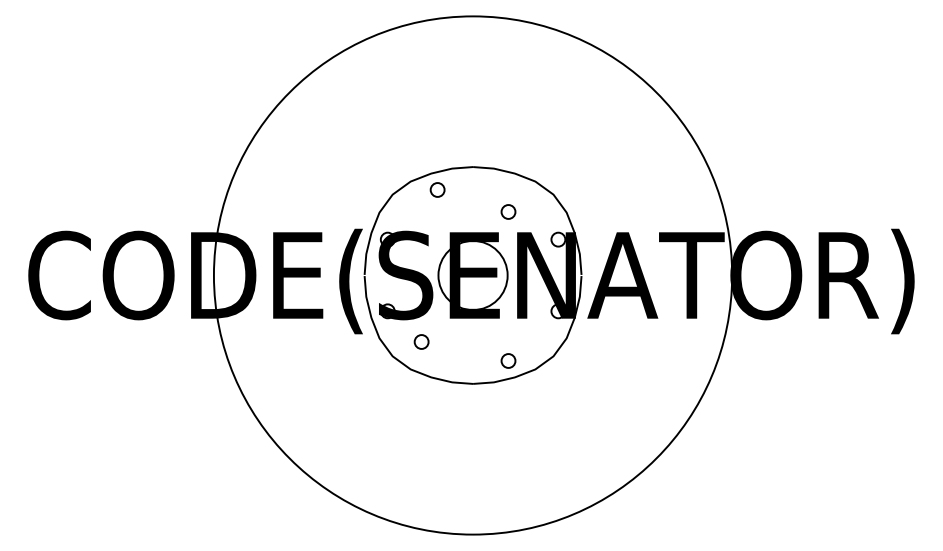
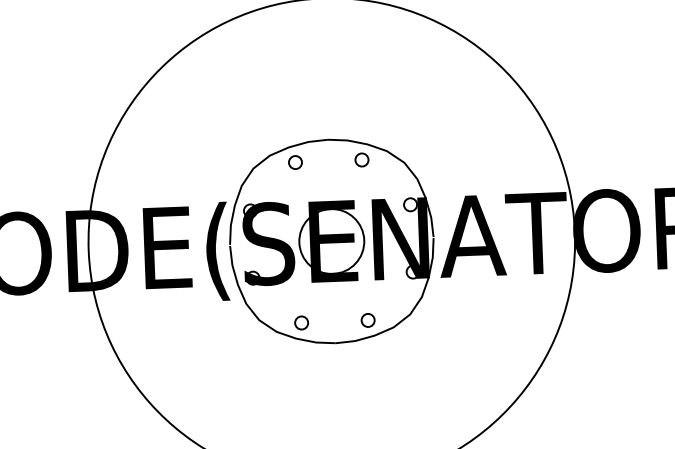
circle: (508, 211) -> (361, 159), moved
circle: (421, 341) -> (301, 322), moved

